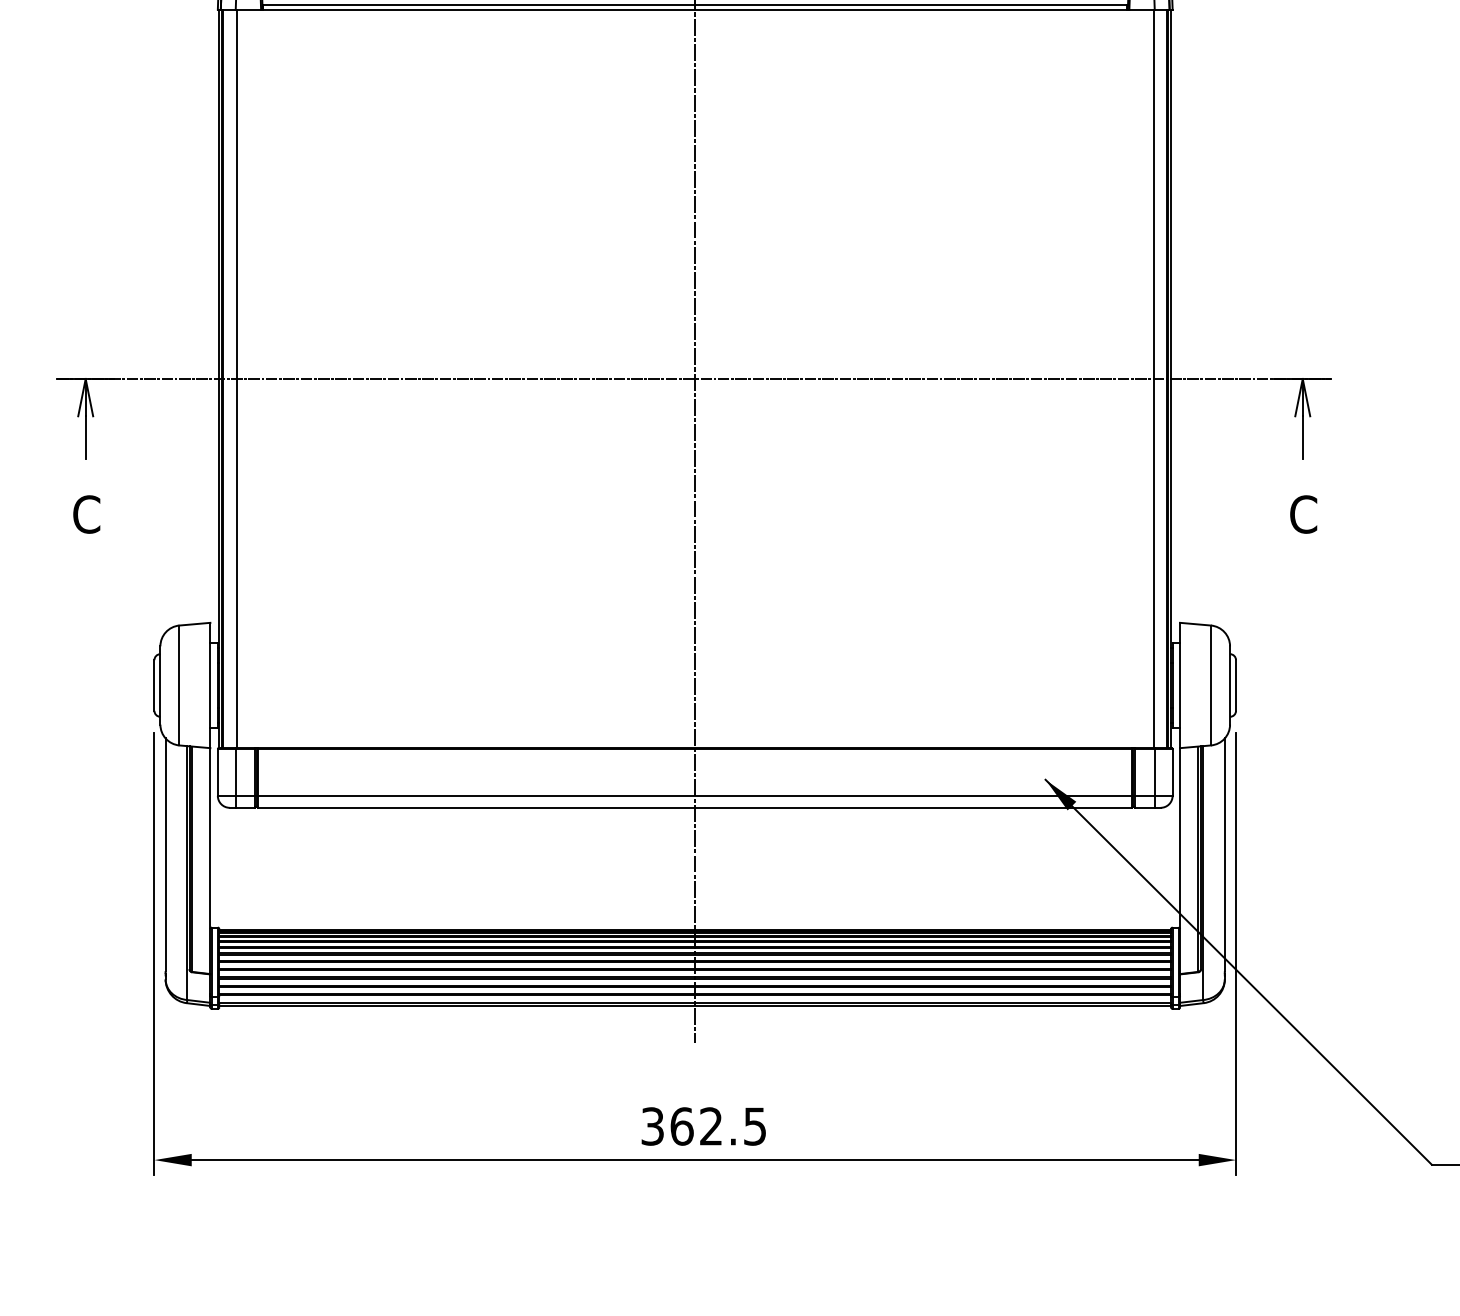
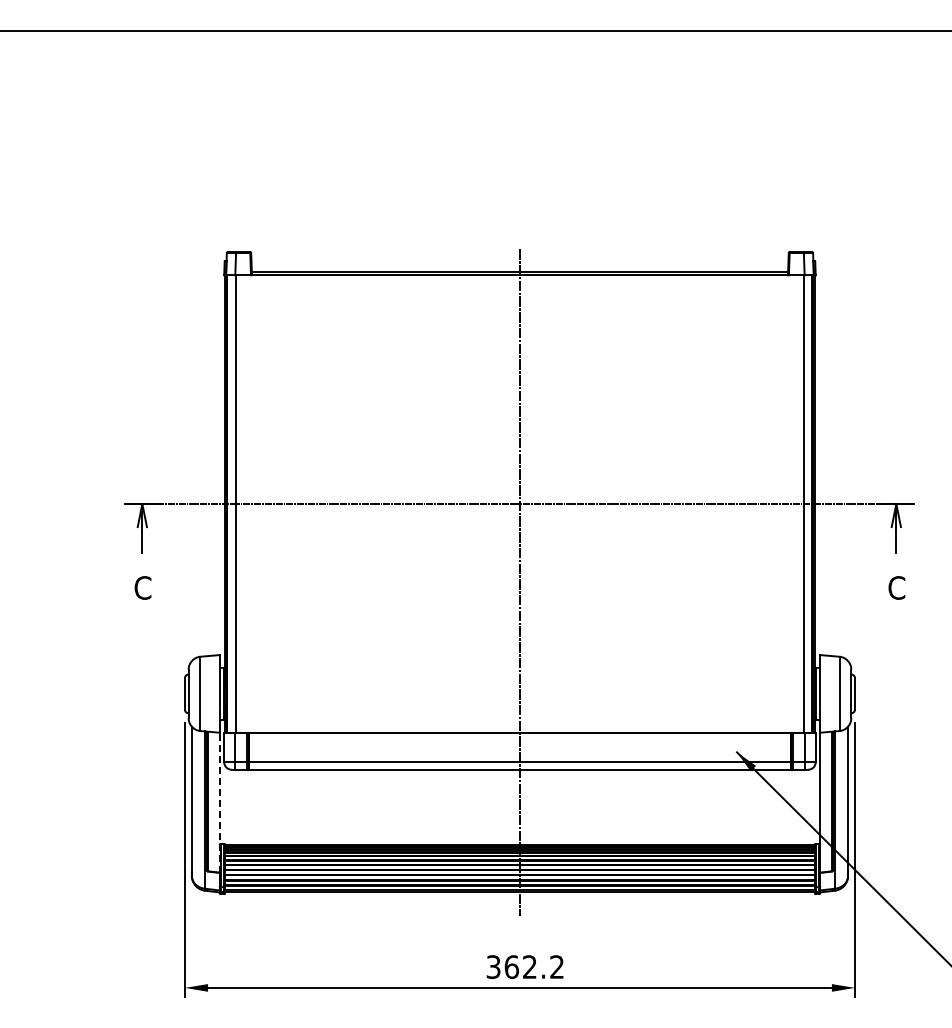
line: (210, 860) -> (219, 802), solid -> dashed
text: (754, 1127) -> (556, 967), 362.5 -> 362.2

